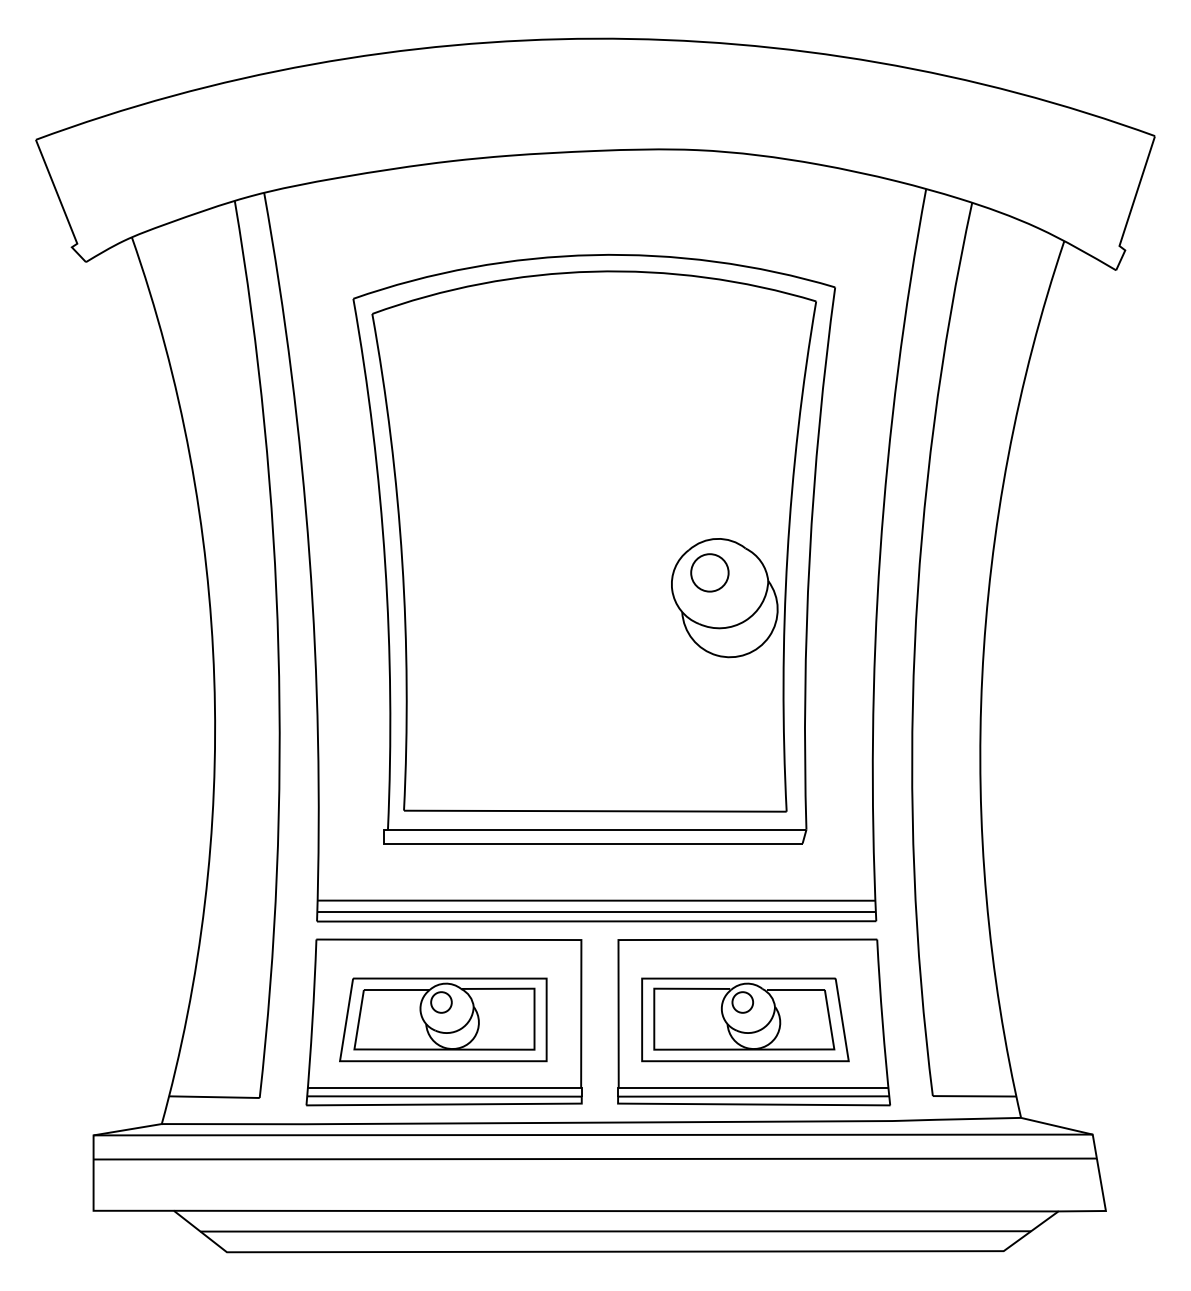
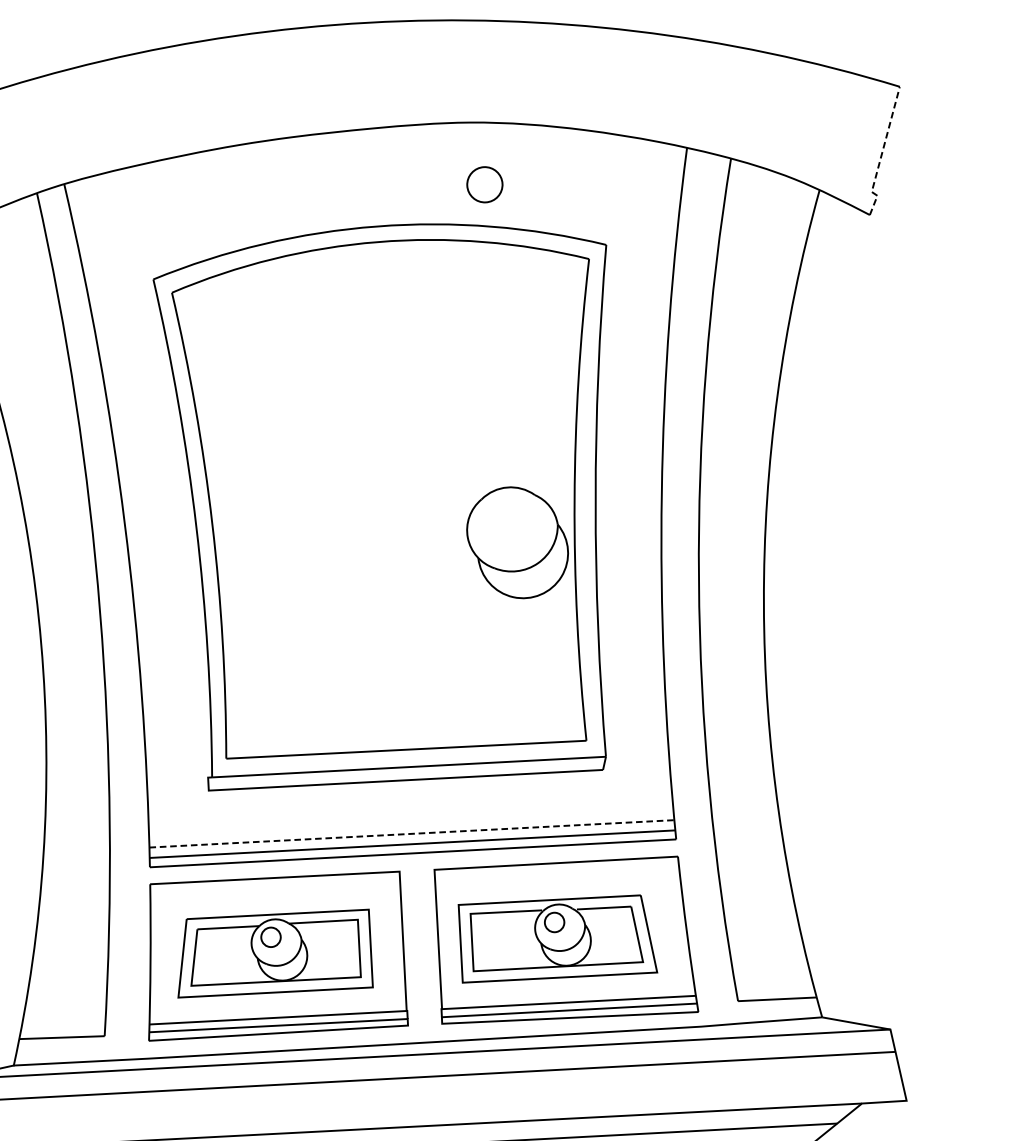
line: (1132, 206) -> (882, 154), solid -> dashed
circle: (709, 572) -> (484, 184), moved
line: (596, 900) -> (411, 833), solid -> dashed

